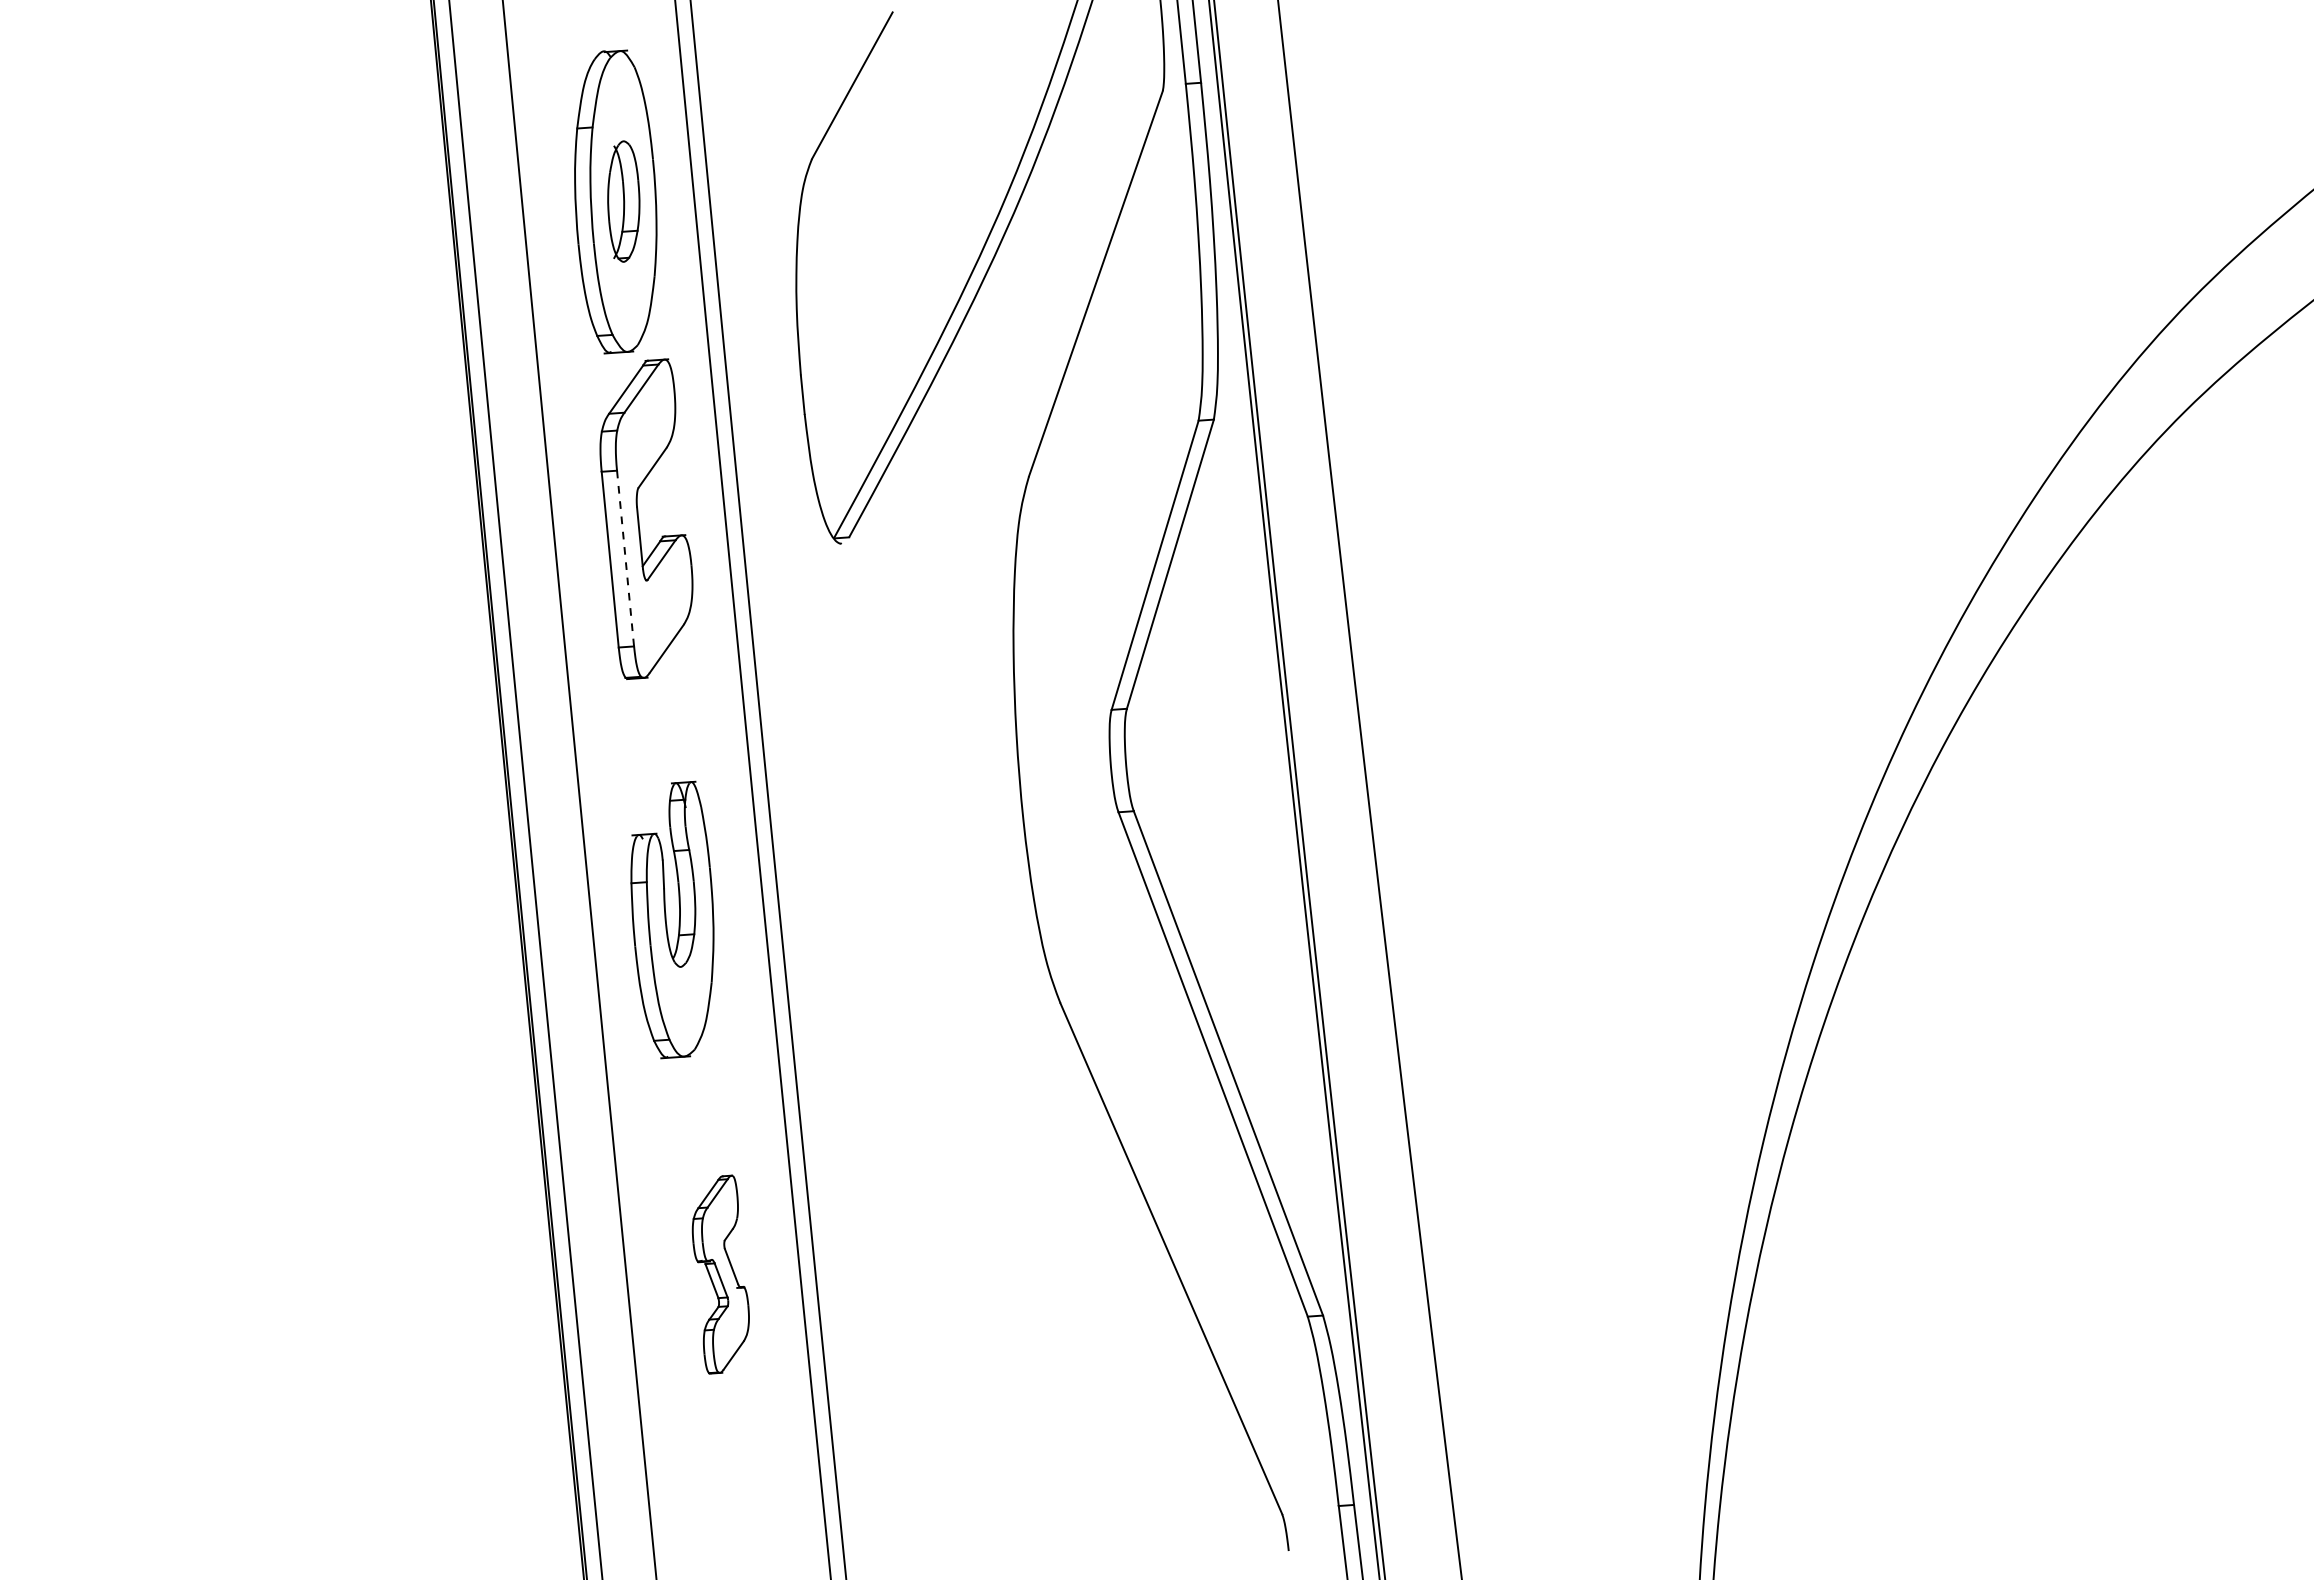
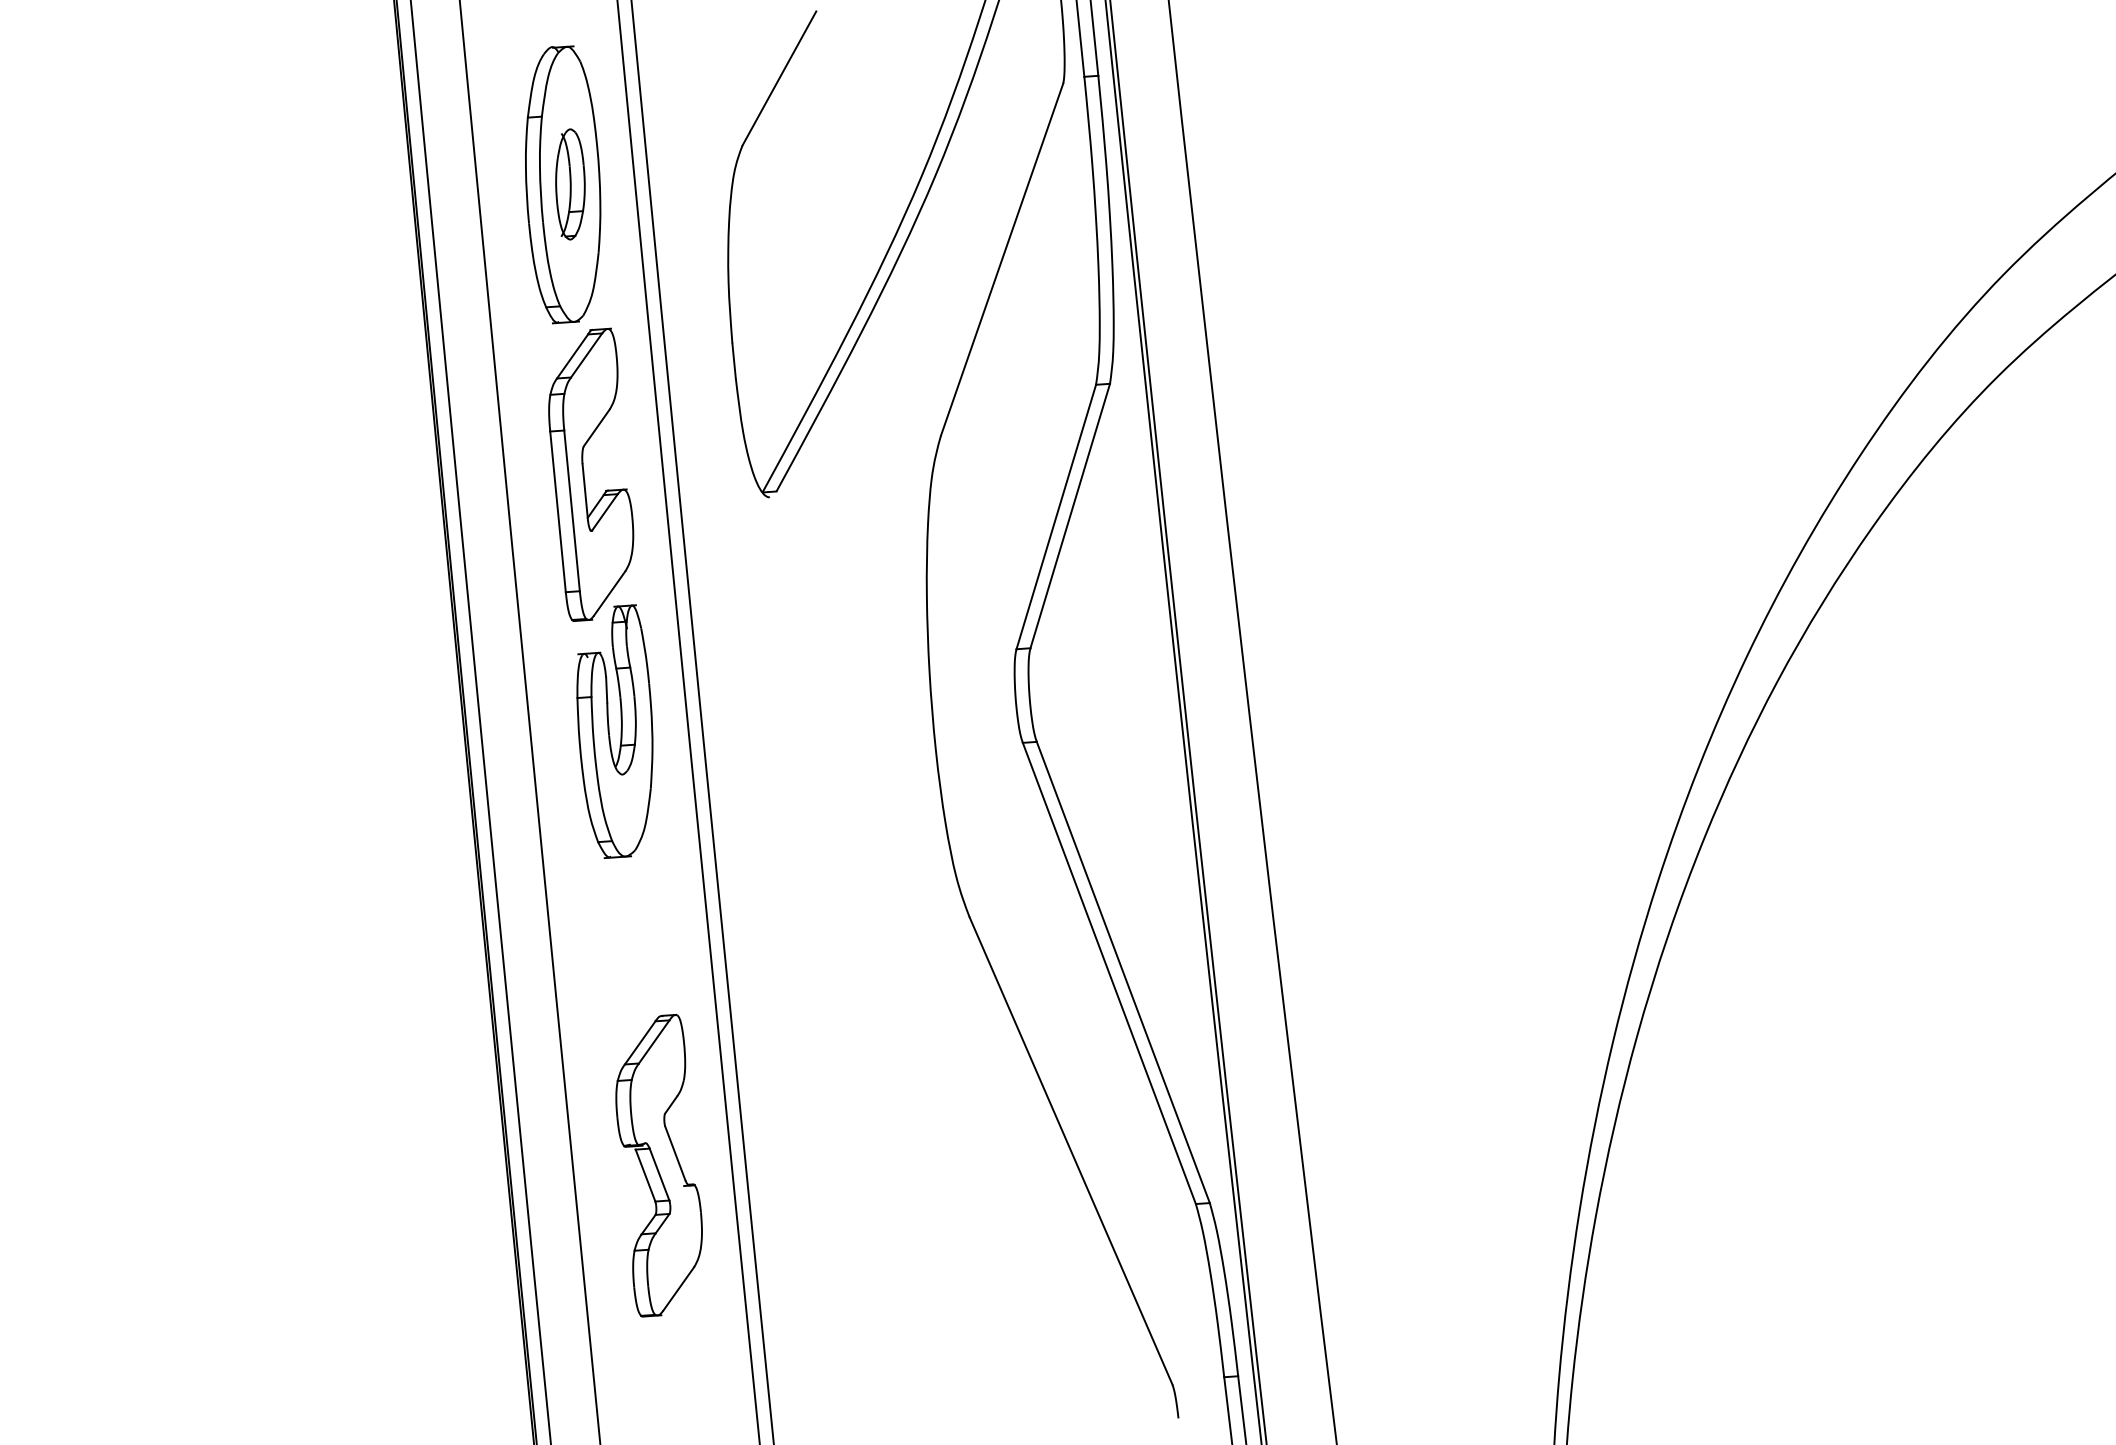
line: (625, 559) -> (571, 511), dashed -> solid
part: (672, 919) -> (614, 731), moved
part: (720, 1274) -> (658, 1165), size x1.67

